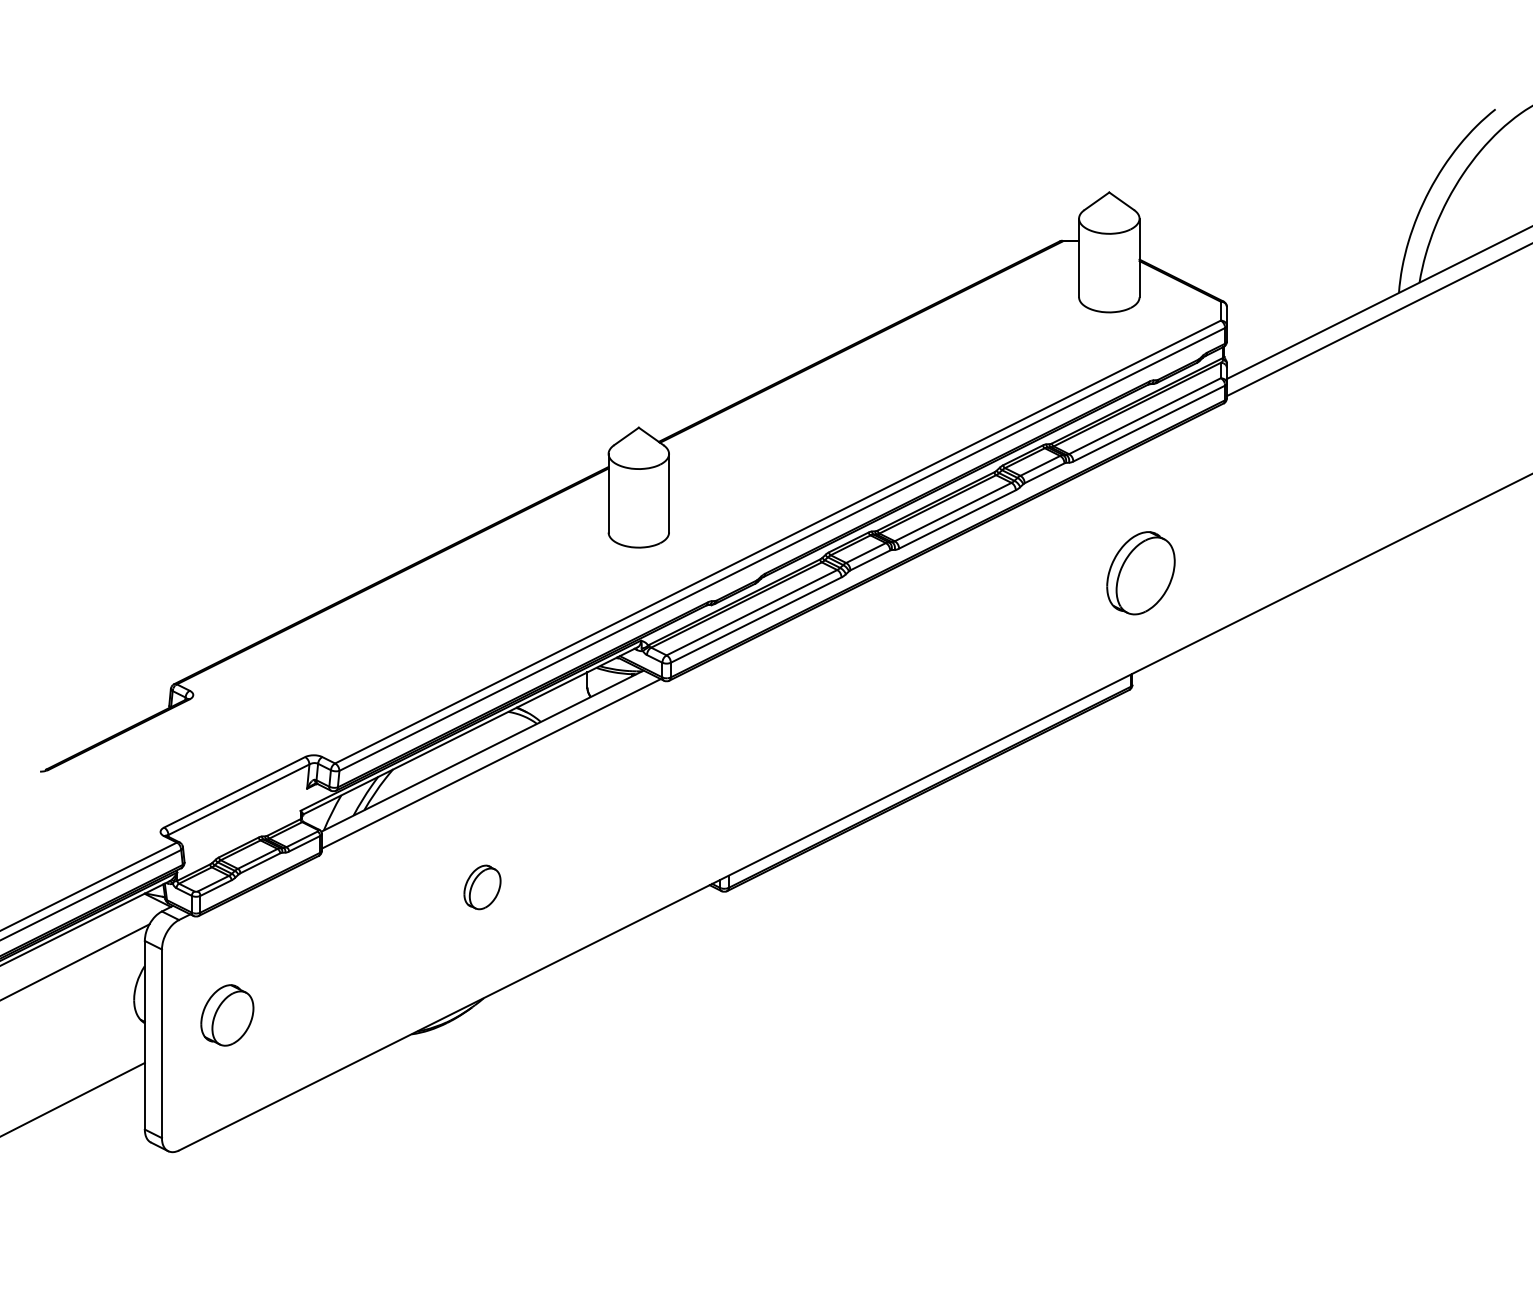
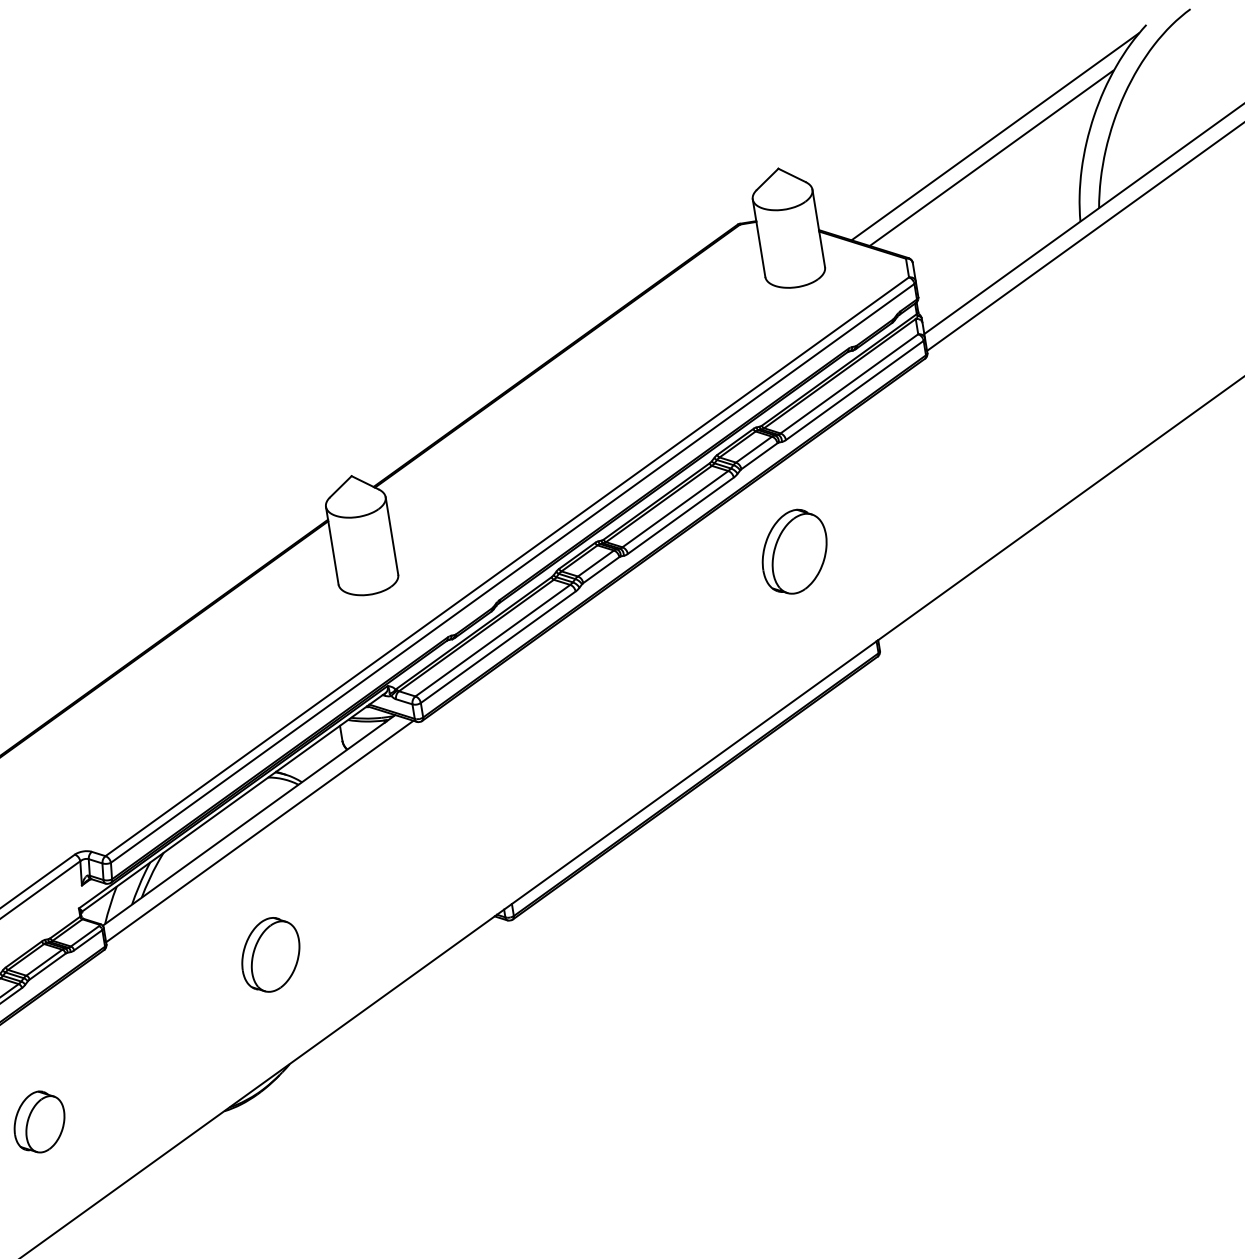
line: (1328, 195) -> (995, 136), added
line: (1321, 216) -> (991, 158), added
part: (1140, 573) -> (794, 552), moved
part: (482, 887) -> (270, 955), size x1.67

